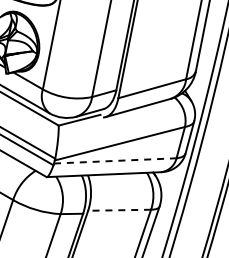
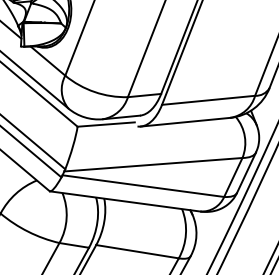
line: (115, 160) -> (143, 185), dashed -> solid
line: (119, 210) -> (137, 251), dashed -> solid

